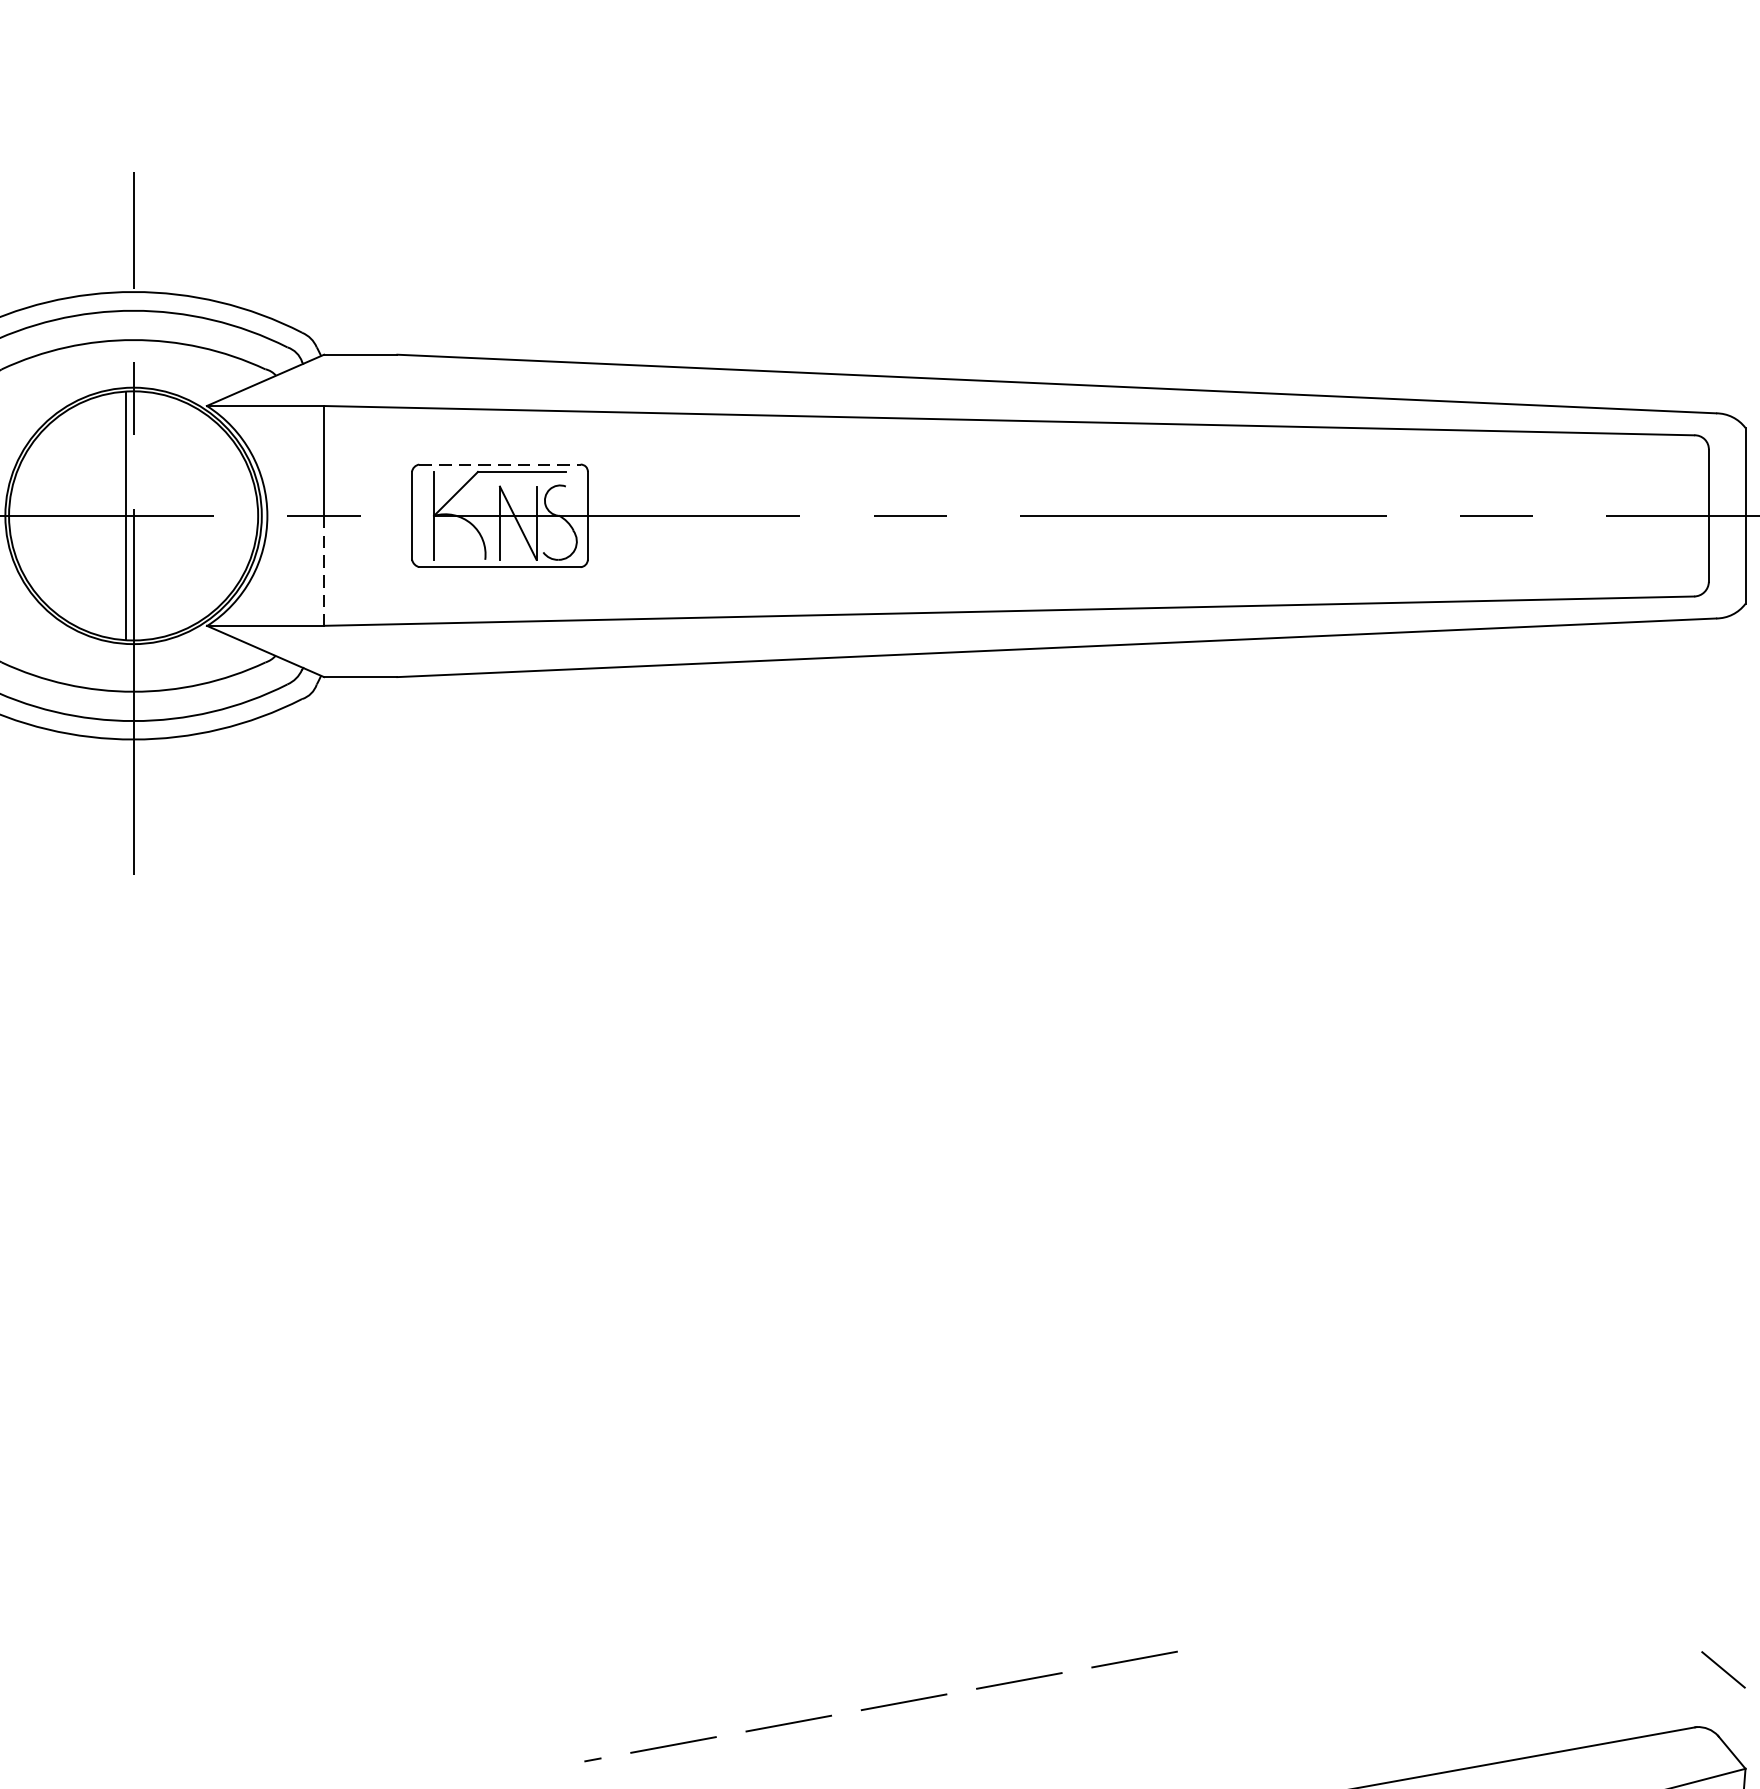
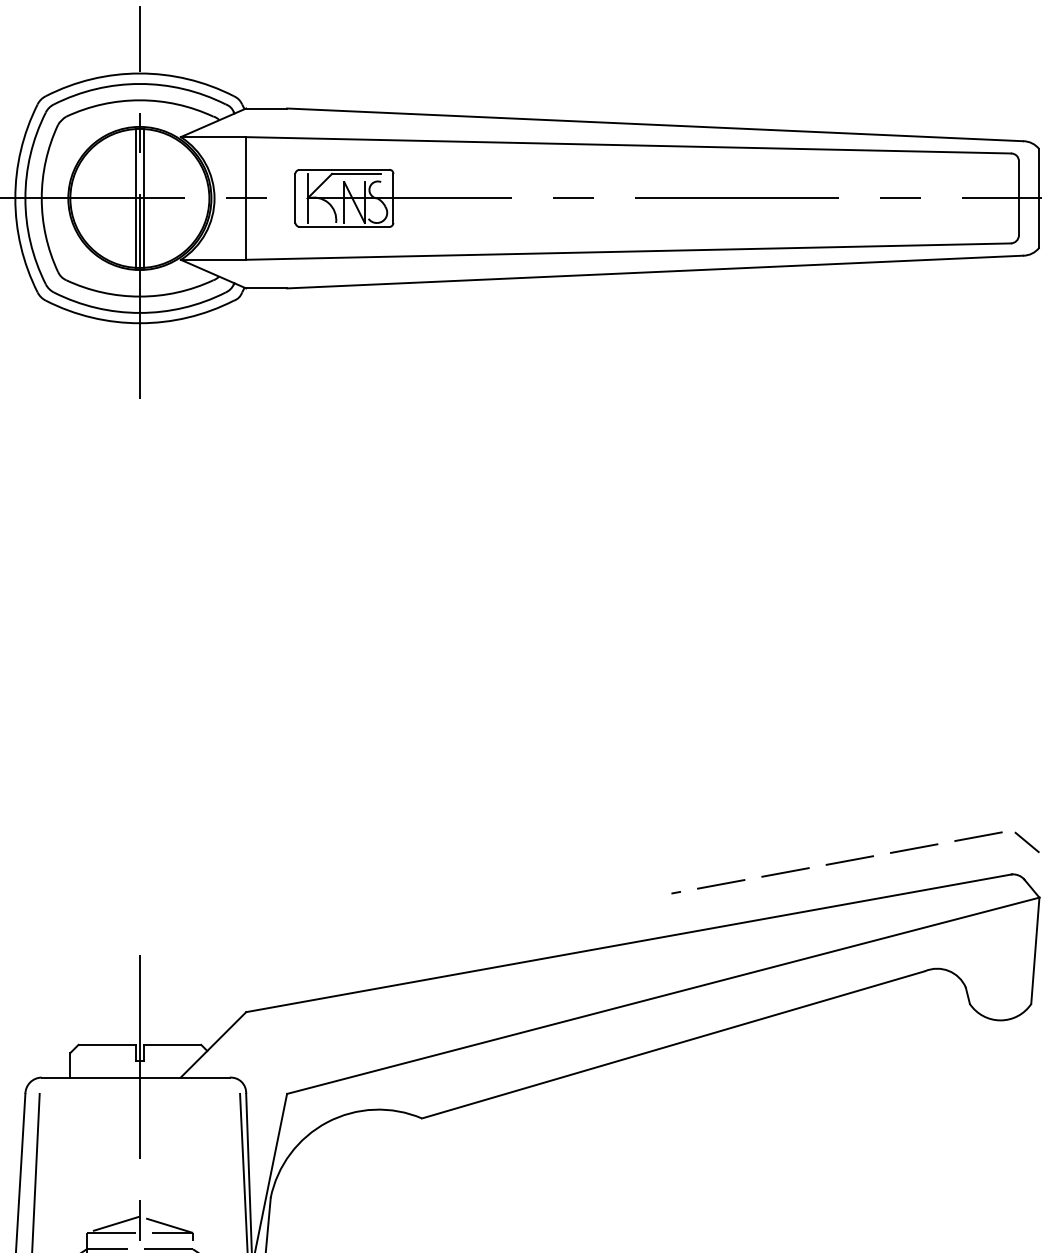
line: (500, 464) -> (344, 169), dashed -> solid
line: (140, 515) -> (143, 198), added
line: (324, 571) -> (246, 229), dashed -> solid
line: (880, 1705) -> (836, 862), moved

